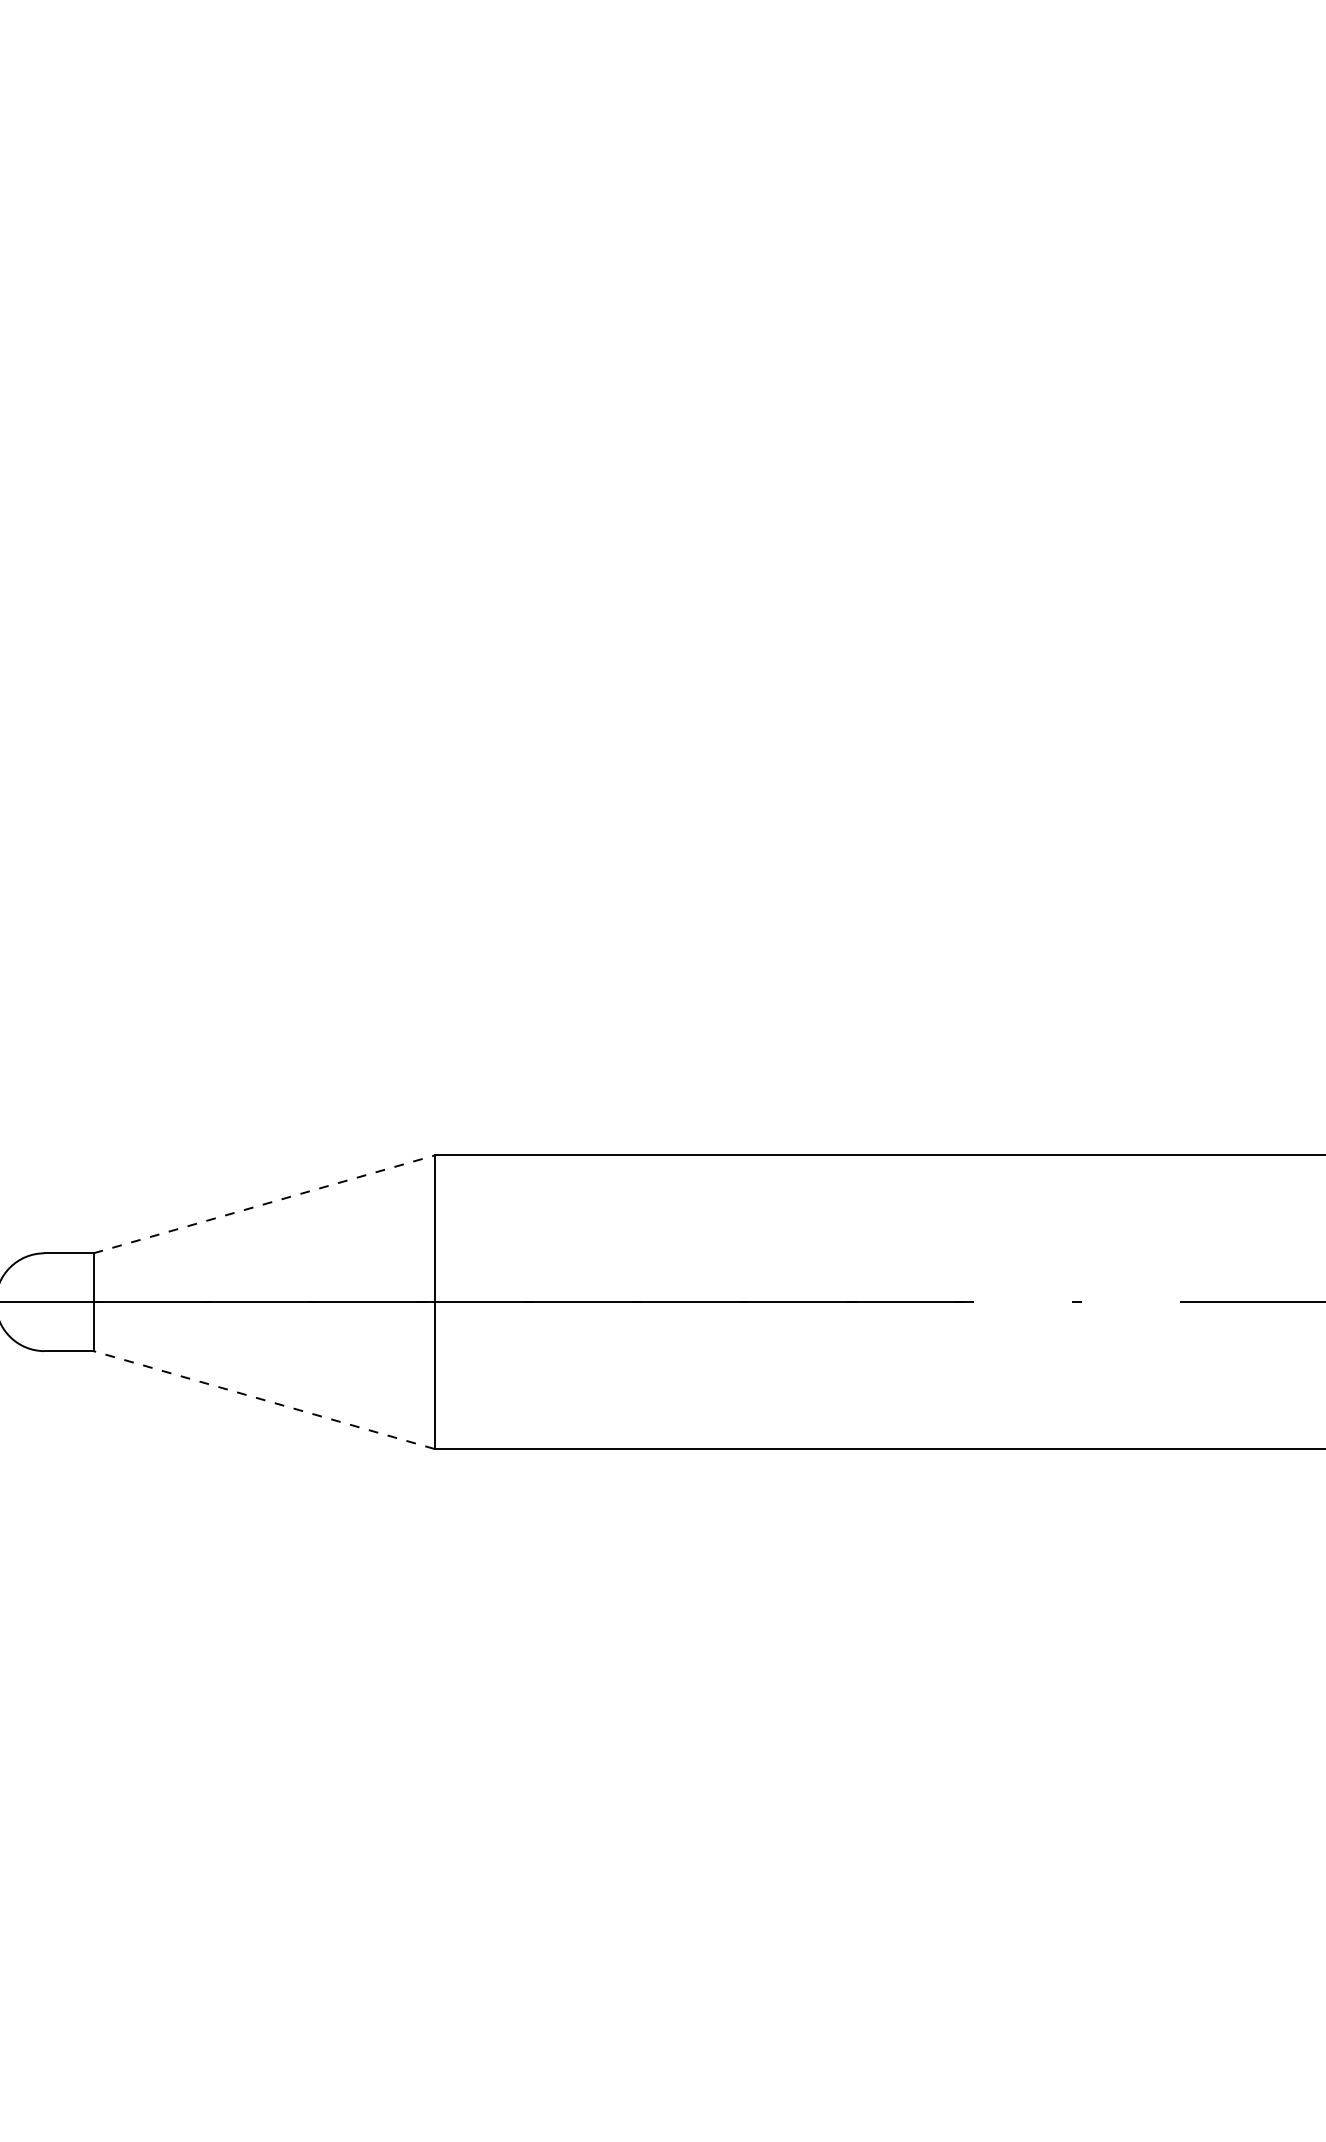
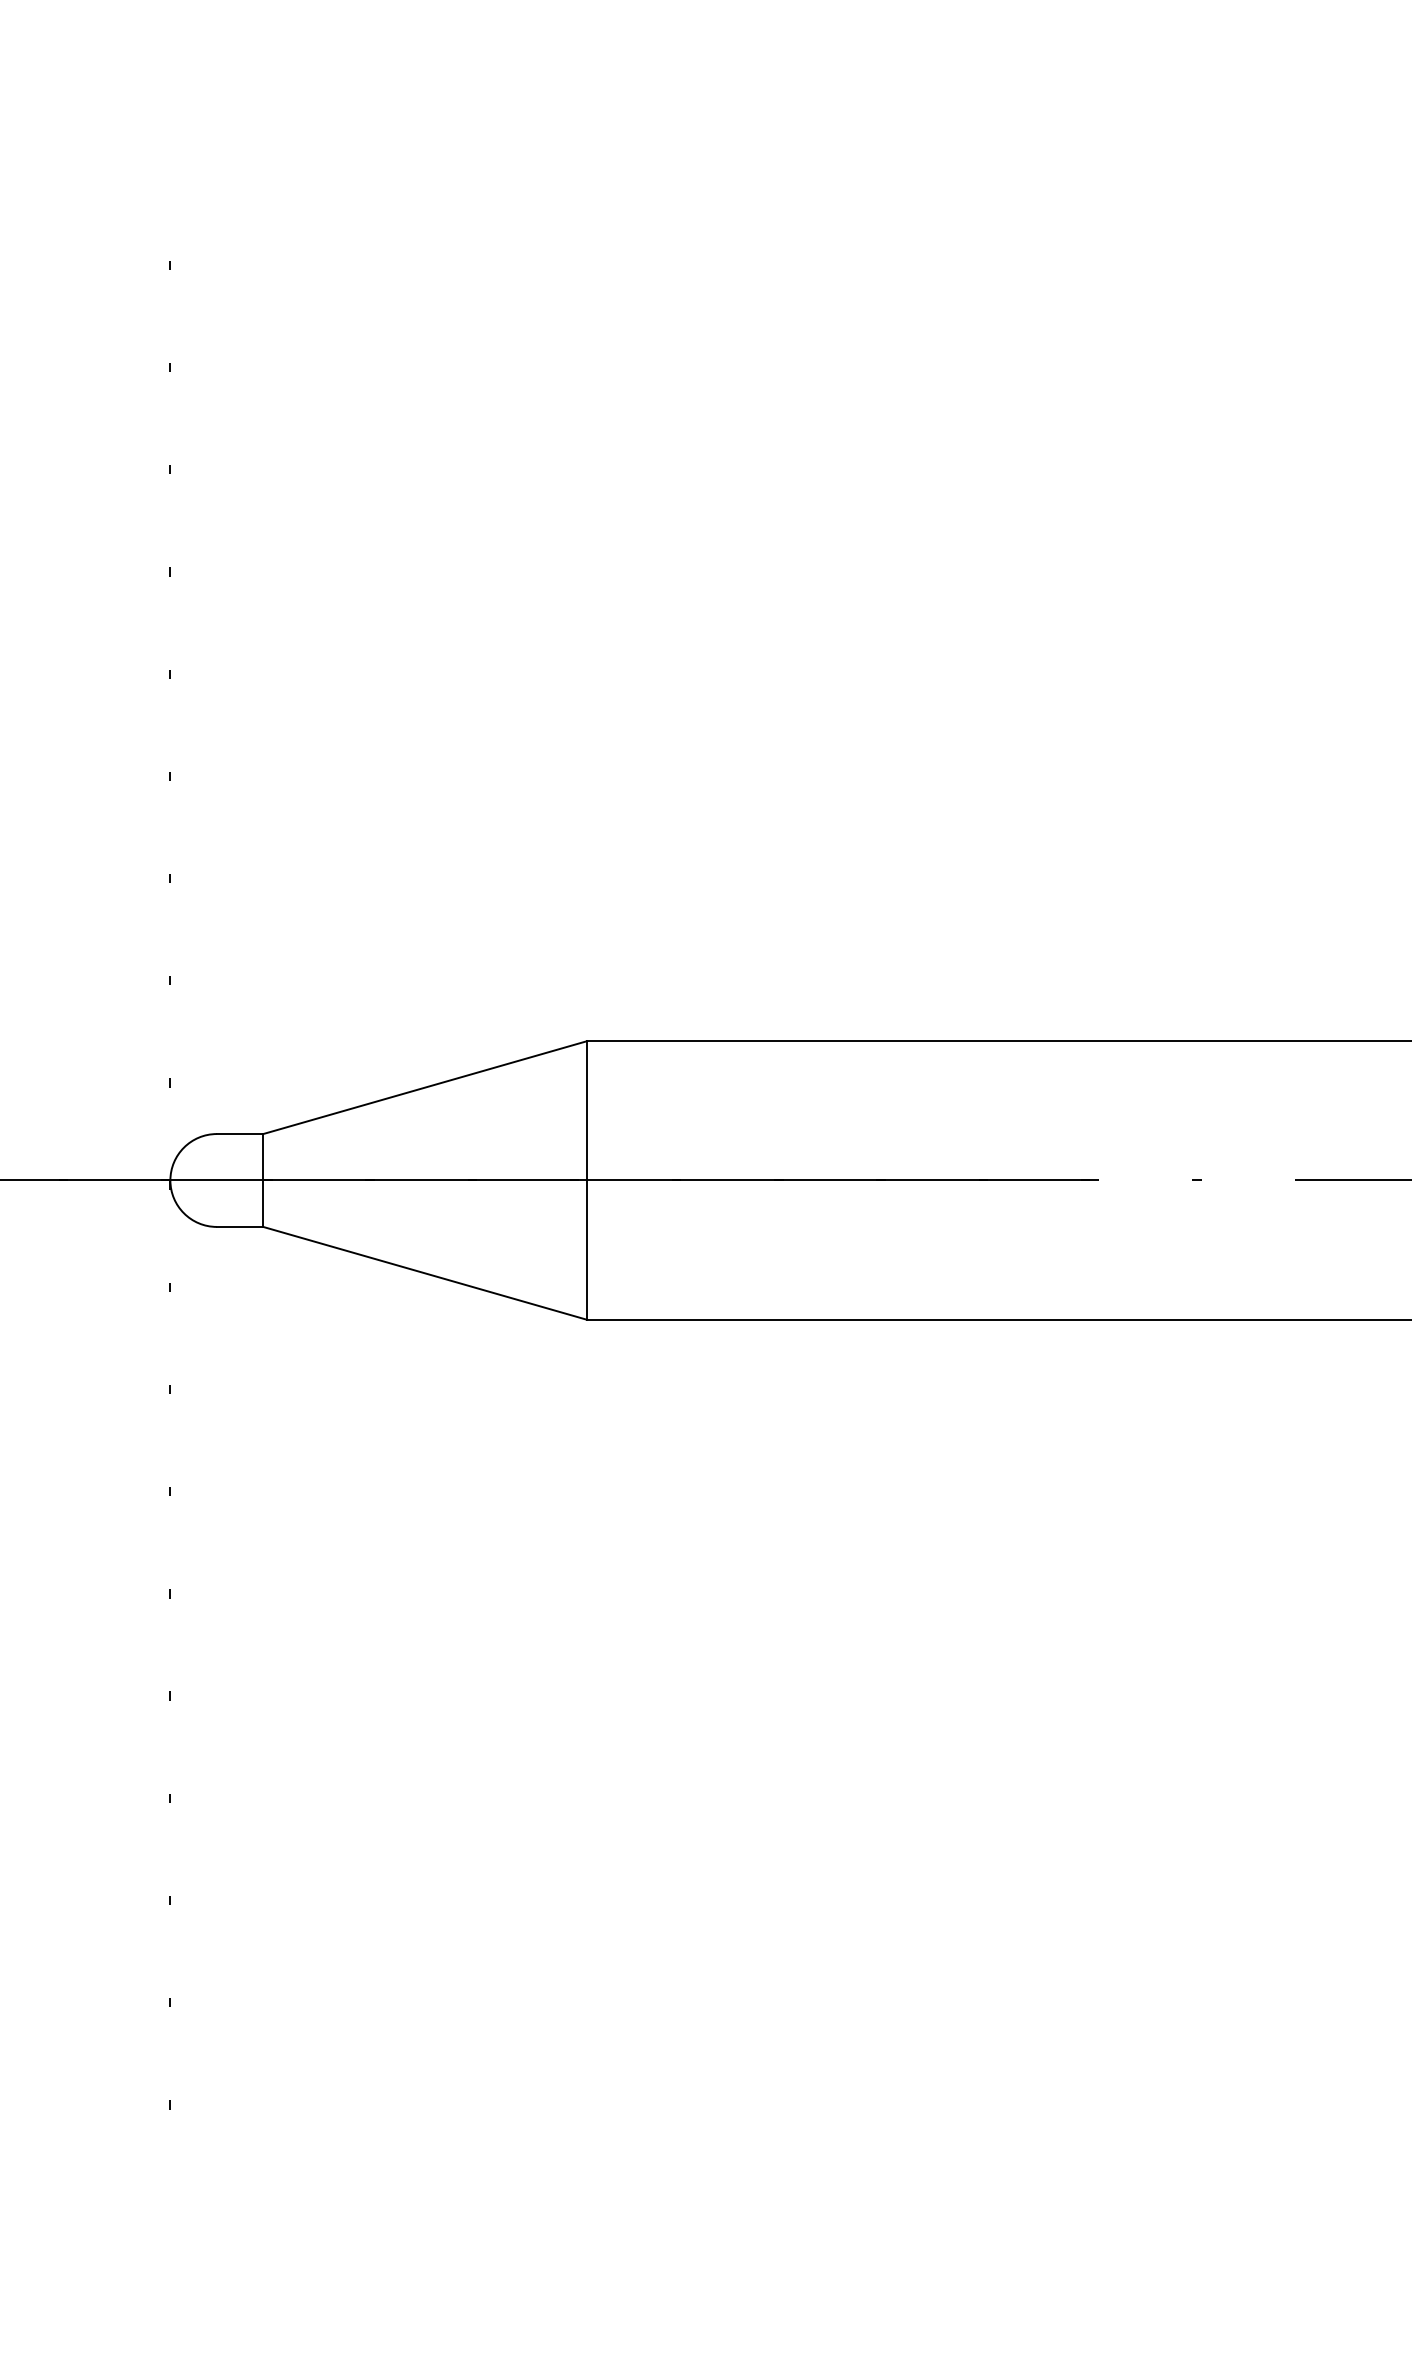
line: (264, 1204) -> (425, 1087), dashed -> solid
line: (264, 1400) -> (425, 1273), dashed -> solid

